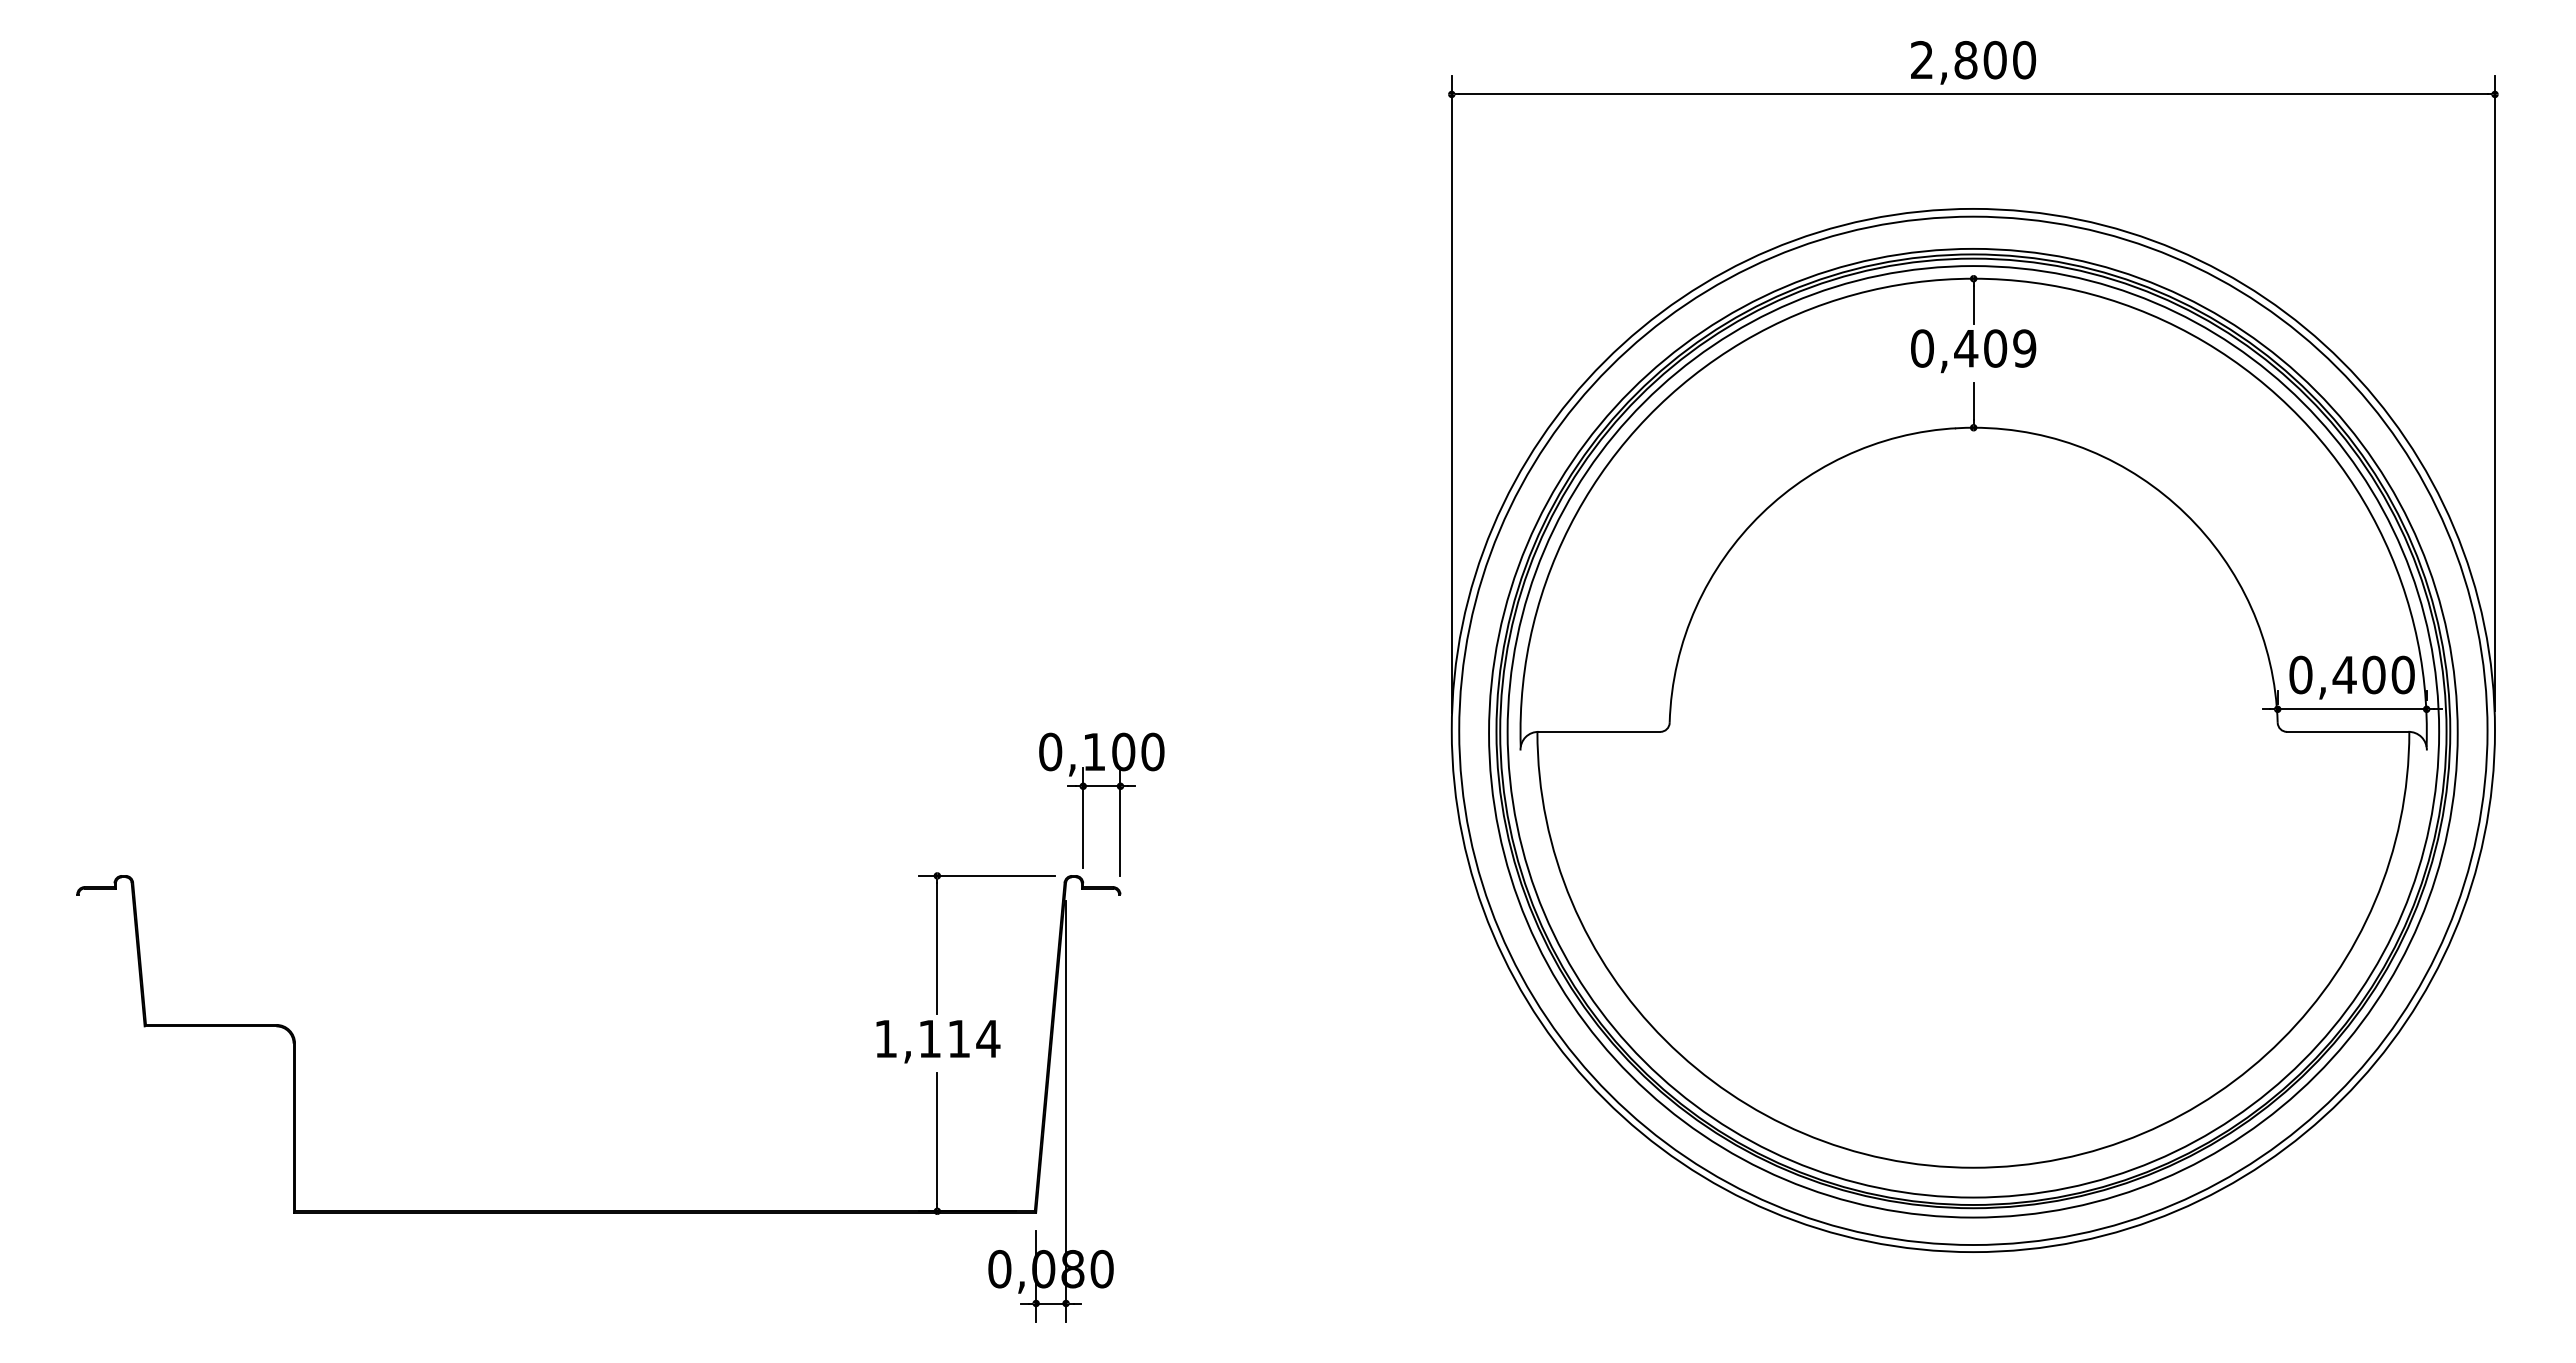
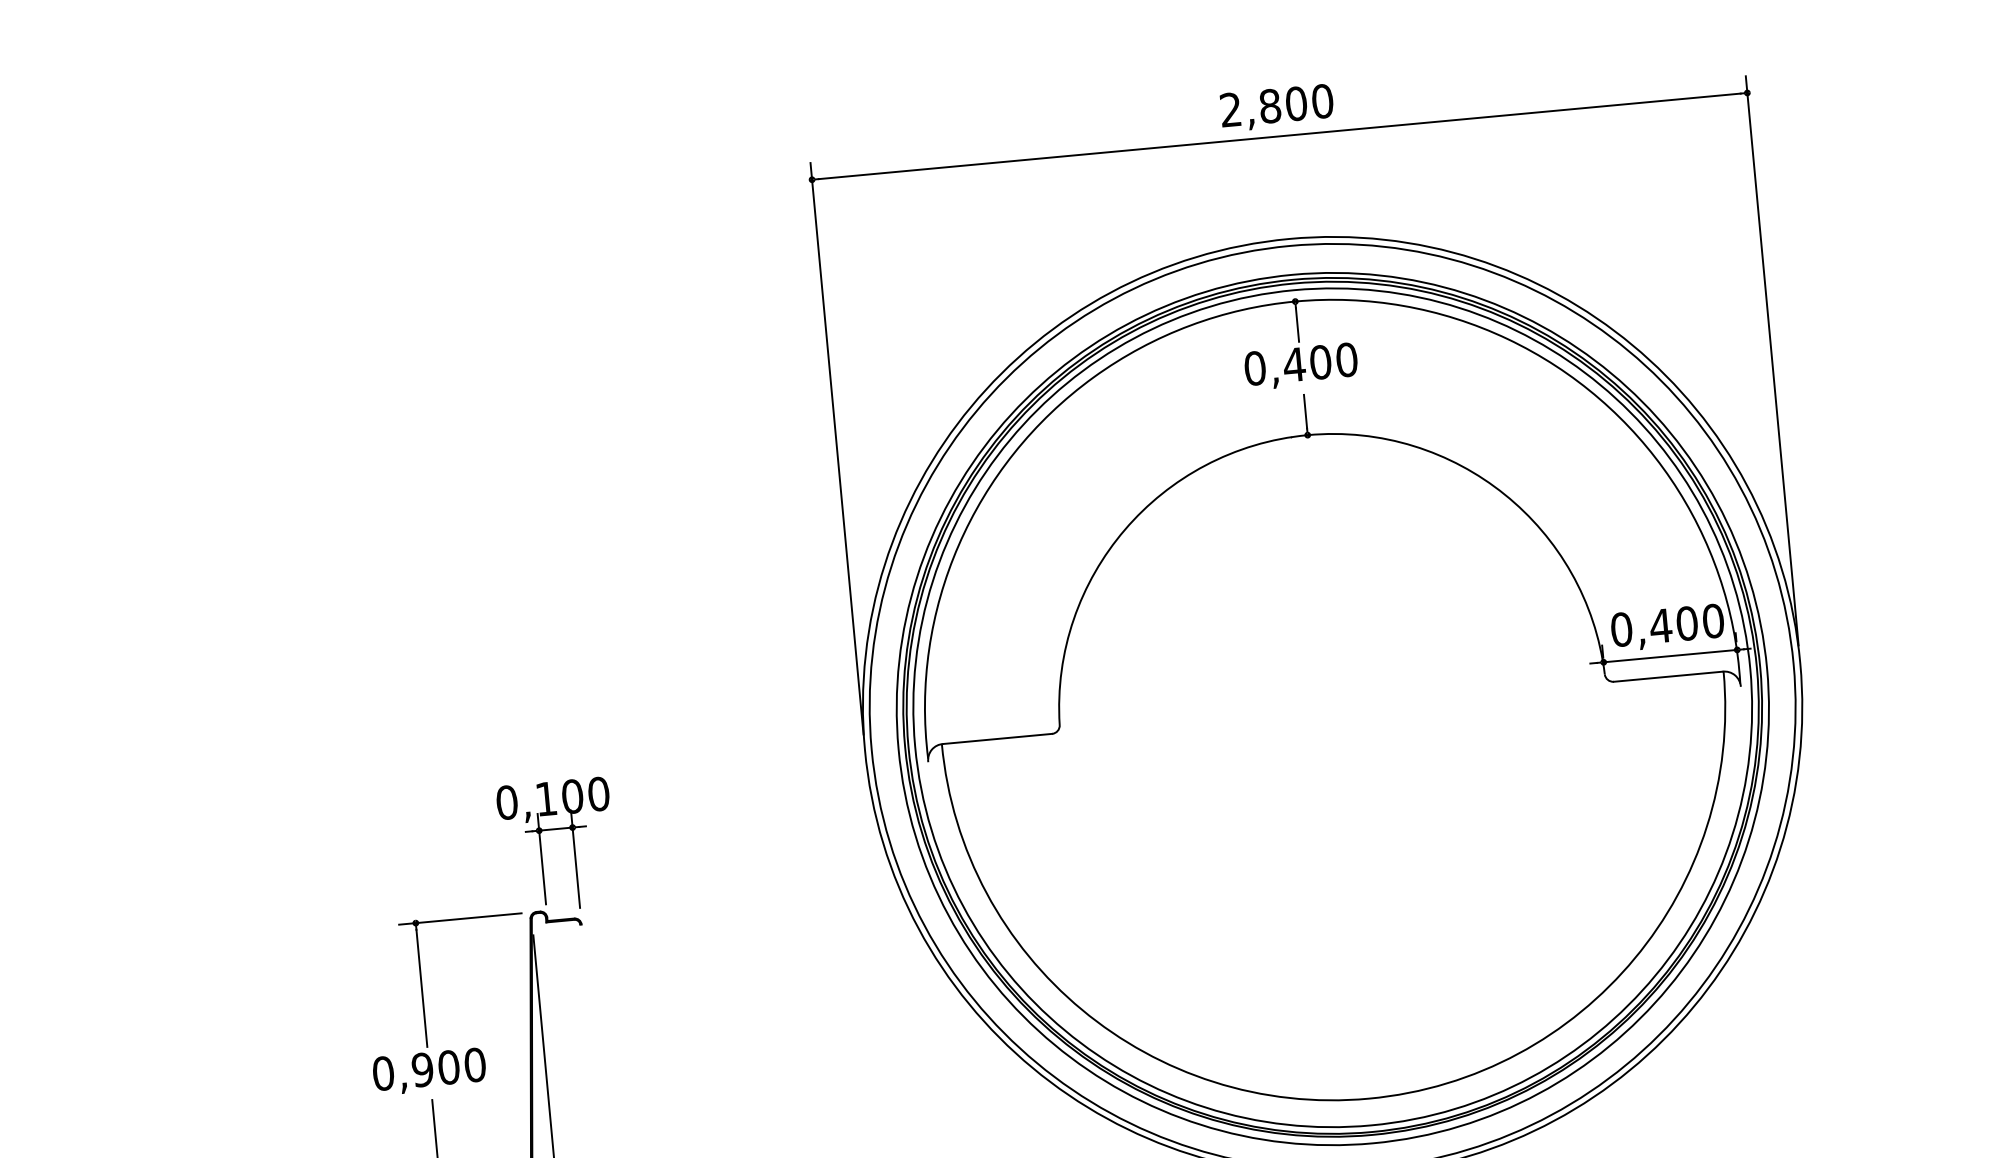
text: (2024, 348) -> (1346, 359), 0,409 -> 0,400
text: (937, 1038) -> (429, 1068), 1,114 -> 0,900

